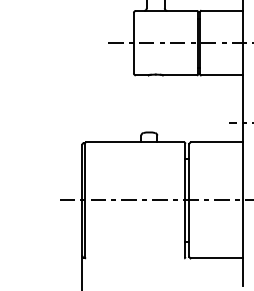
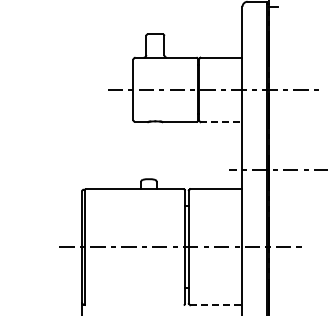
line: (221, 75) -> (221, 122), solid -> dashed
line: (216, 258) -> (216, 305), solid -> dashed

